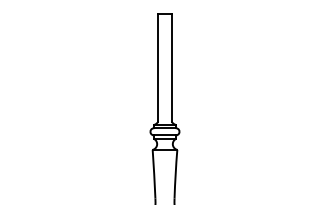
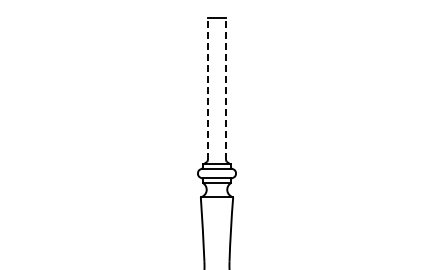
line: (157, 67) -> (207, 89), solid -> dashed
line: (172, 67) -> (226, 89), solid -> dashed

